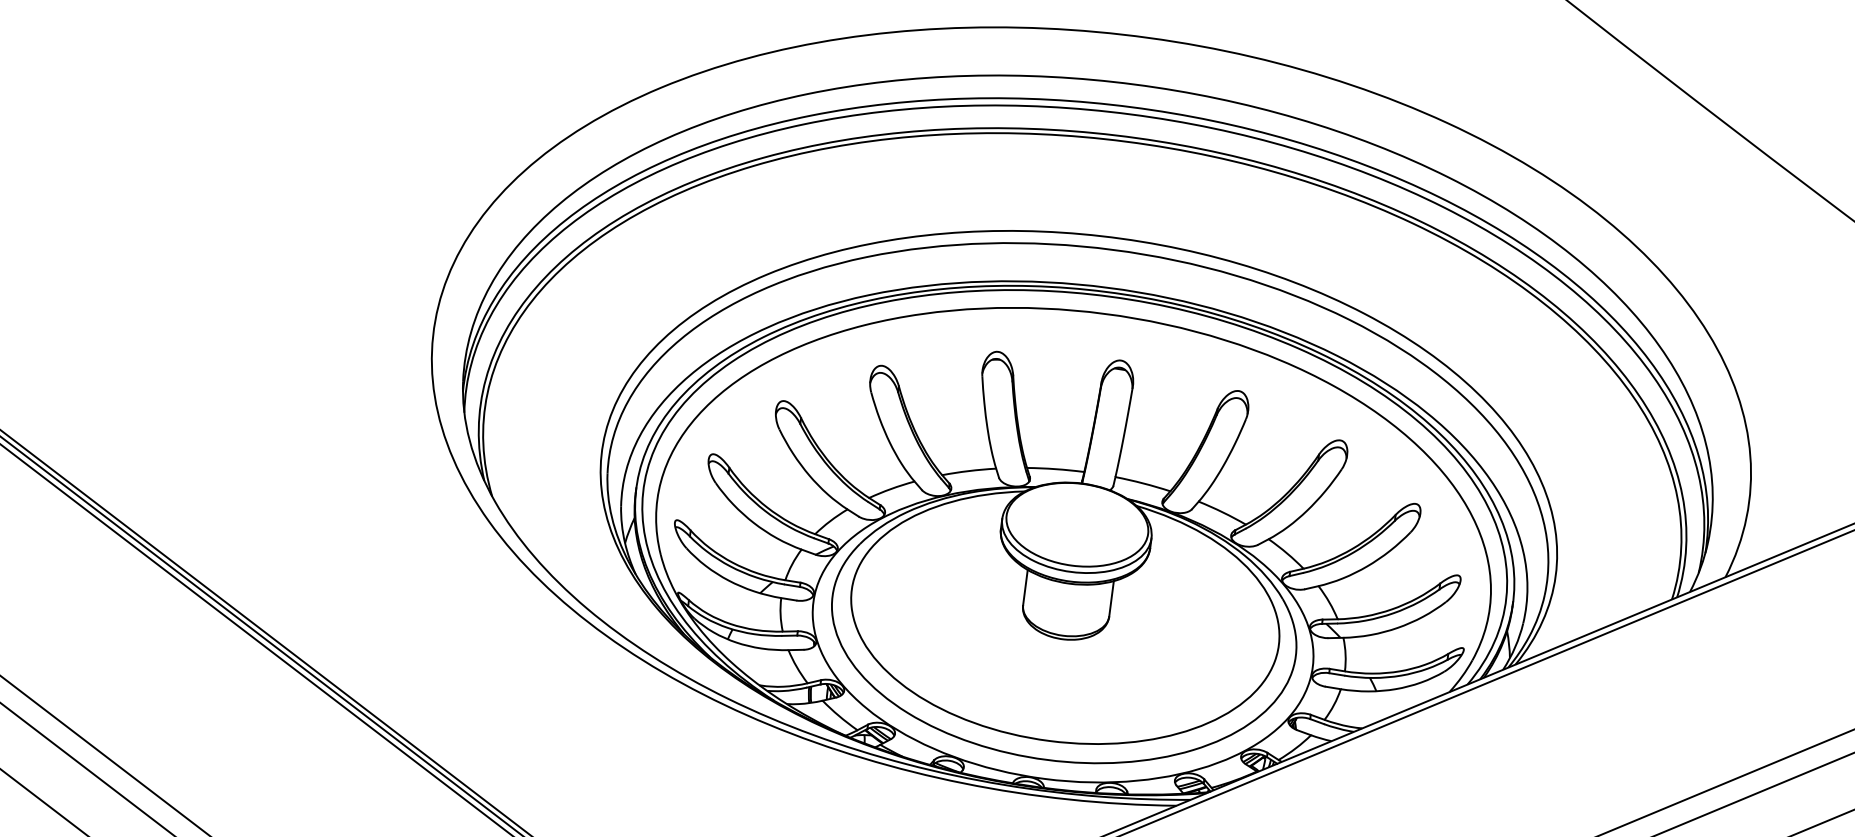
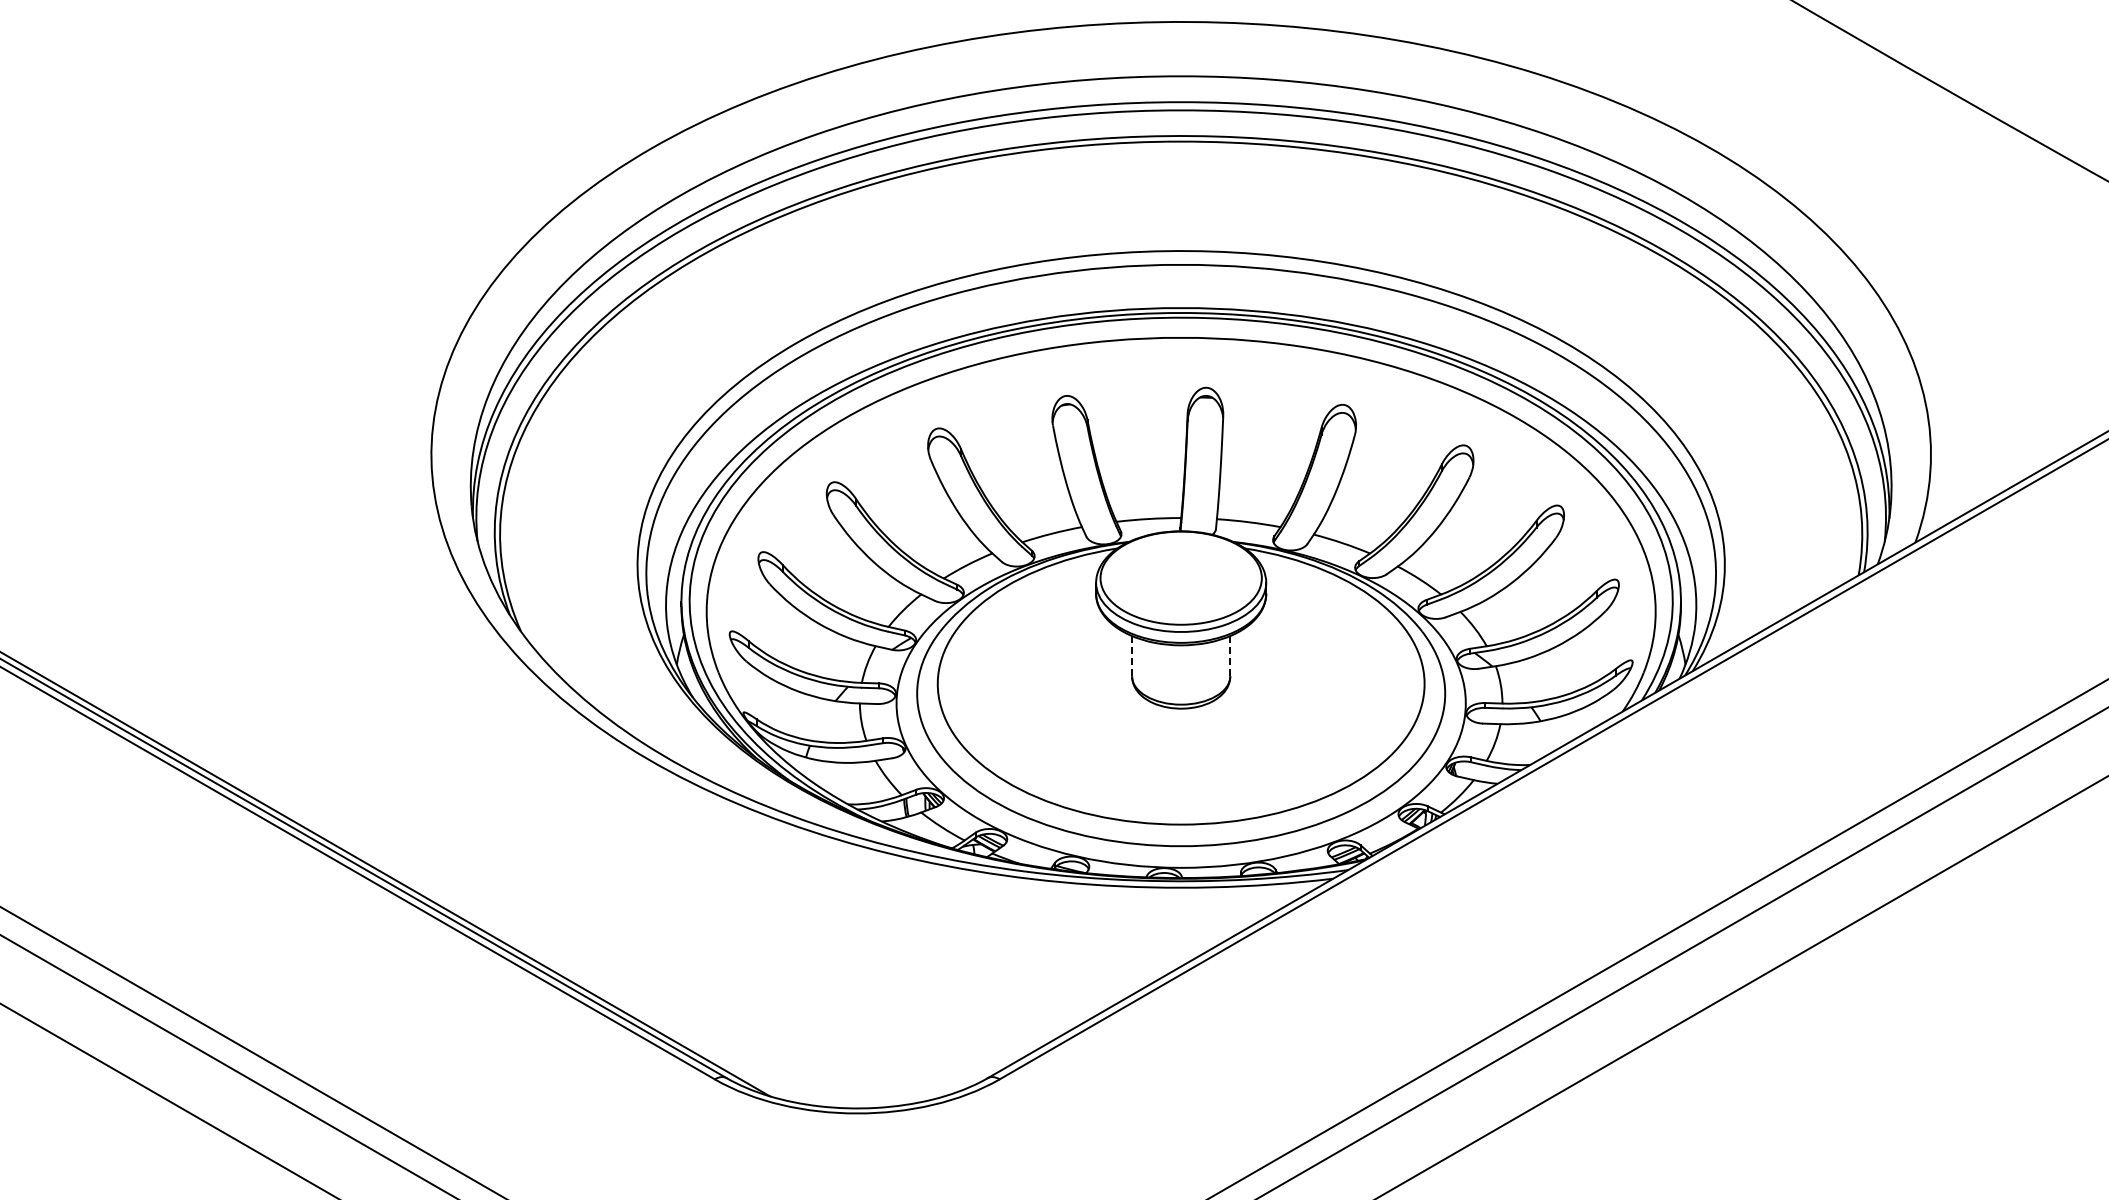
line: (1025, 587) -> (1132, 656), solid -> dashed
line: (1111, 599) -> (1230, 656), solid -> dashed

